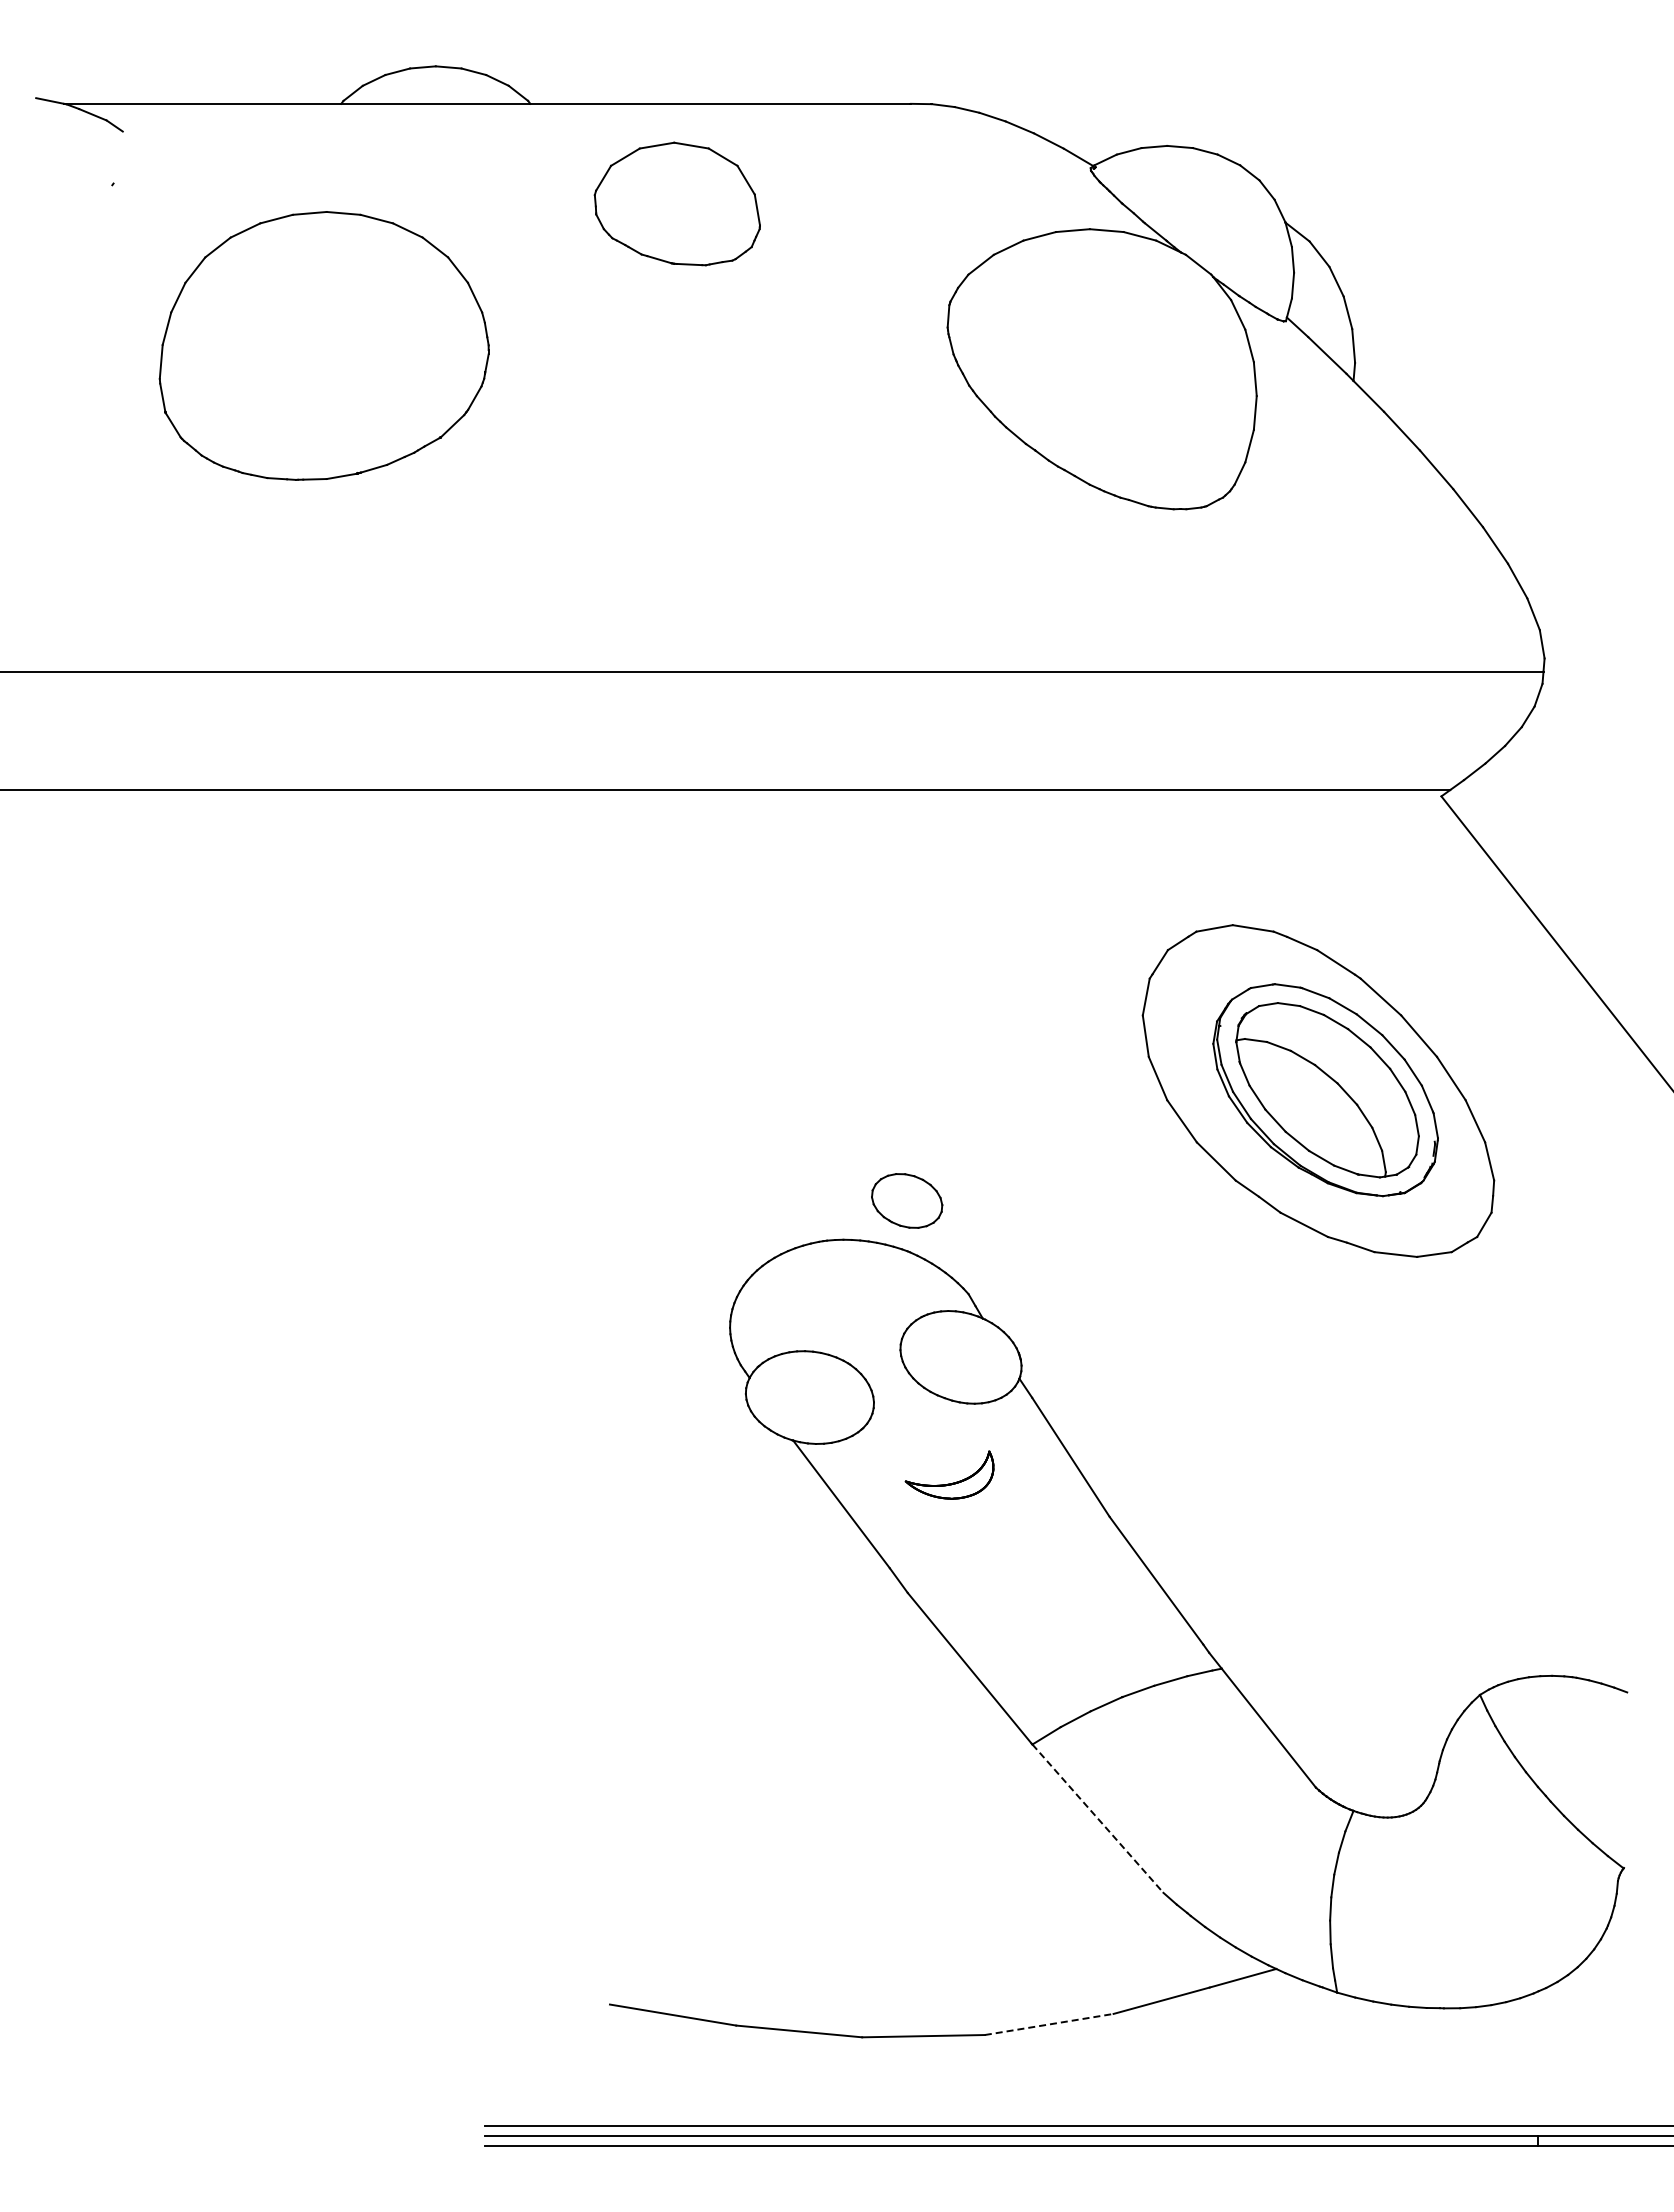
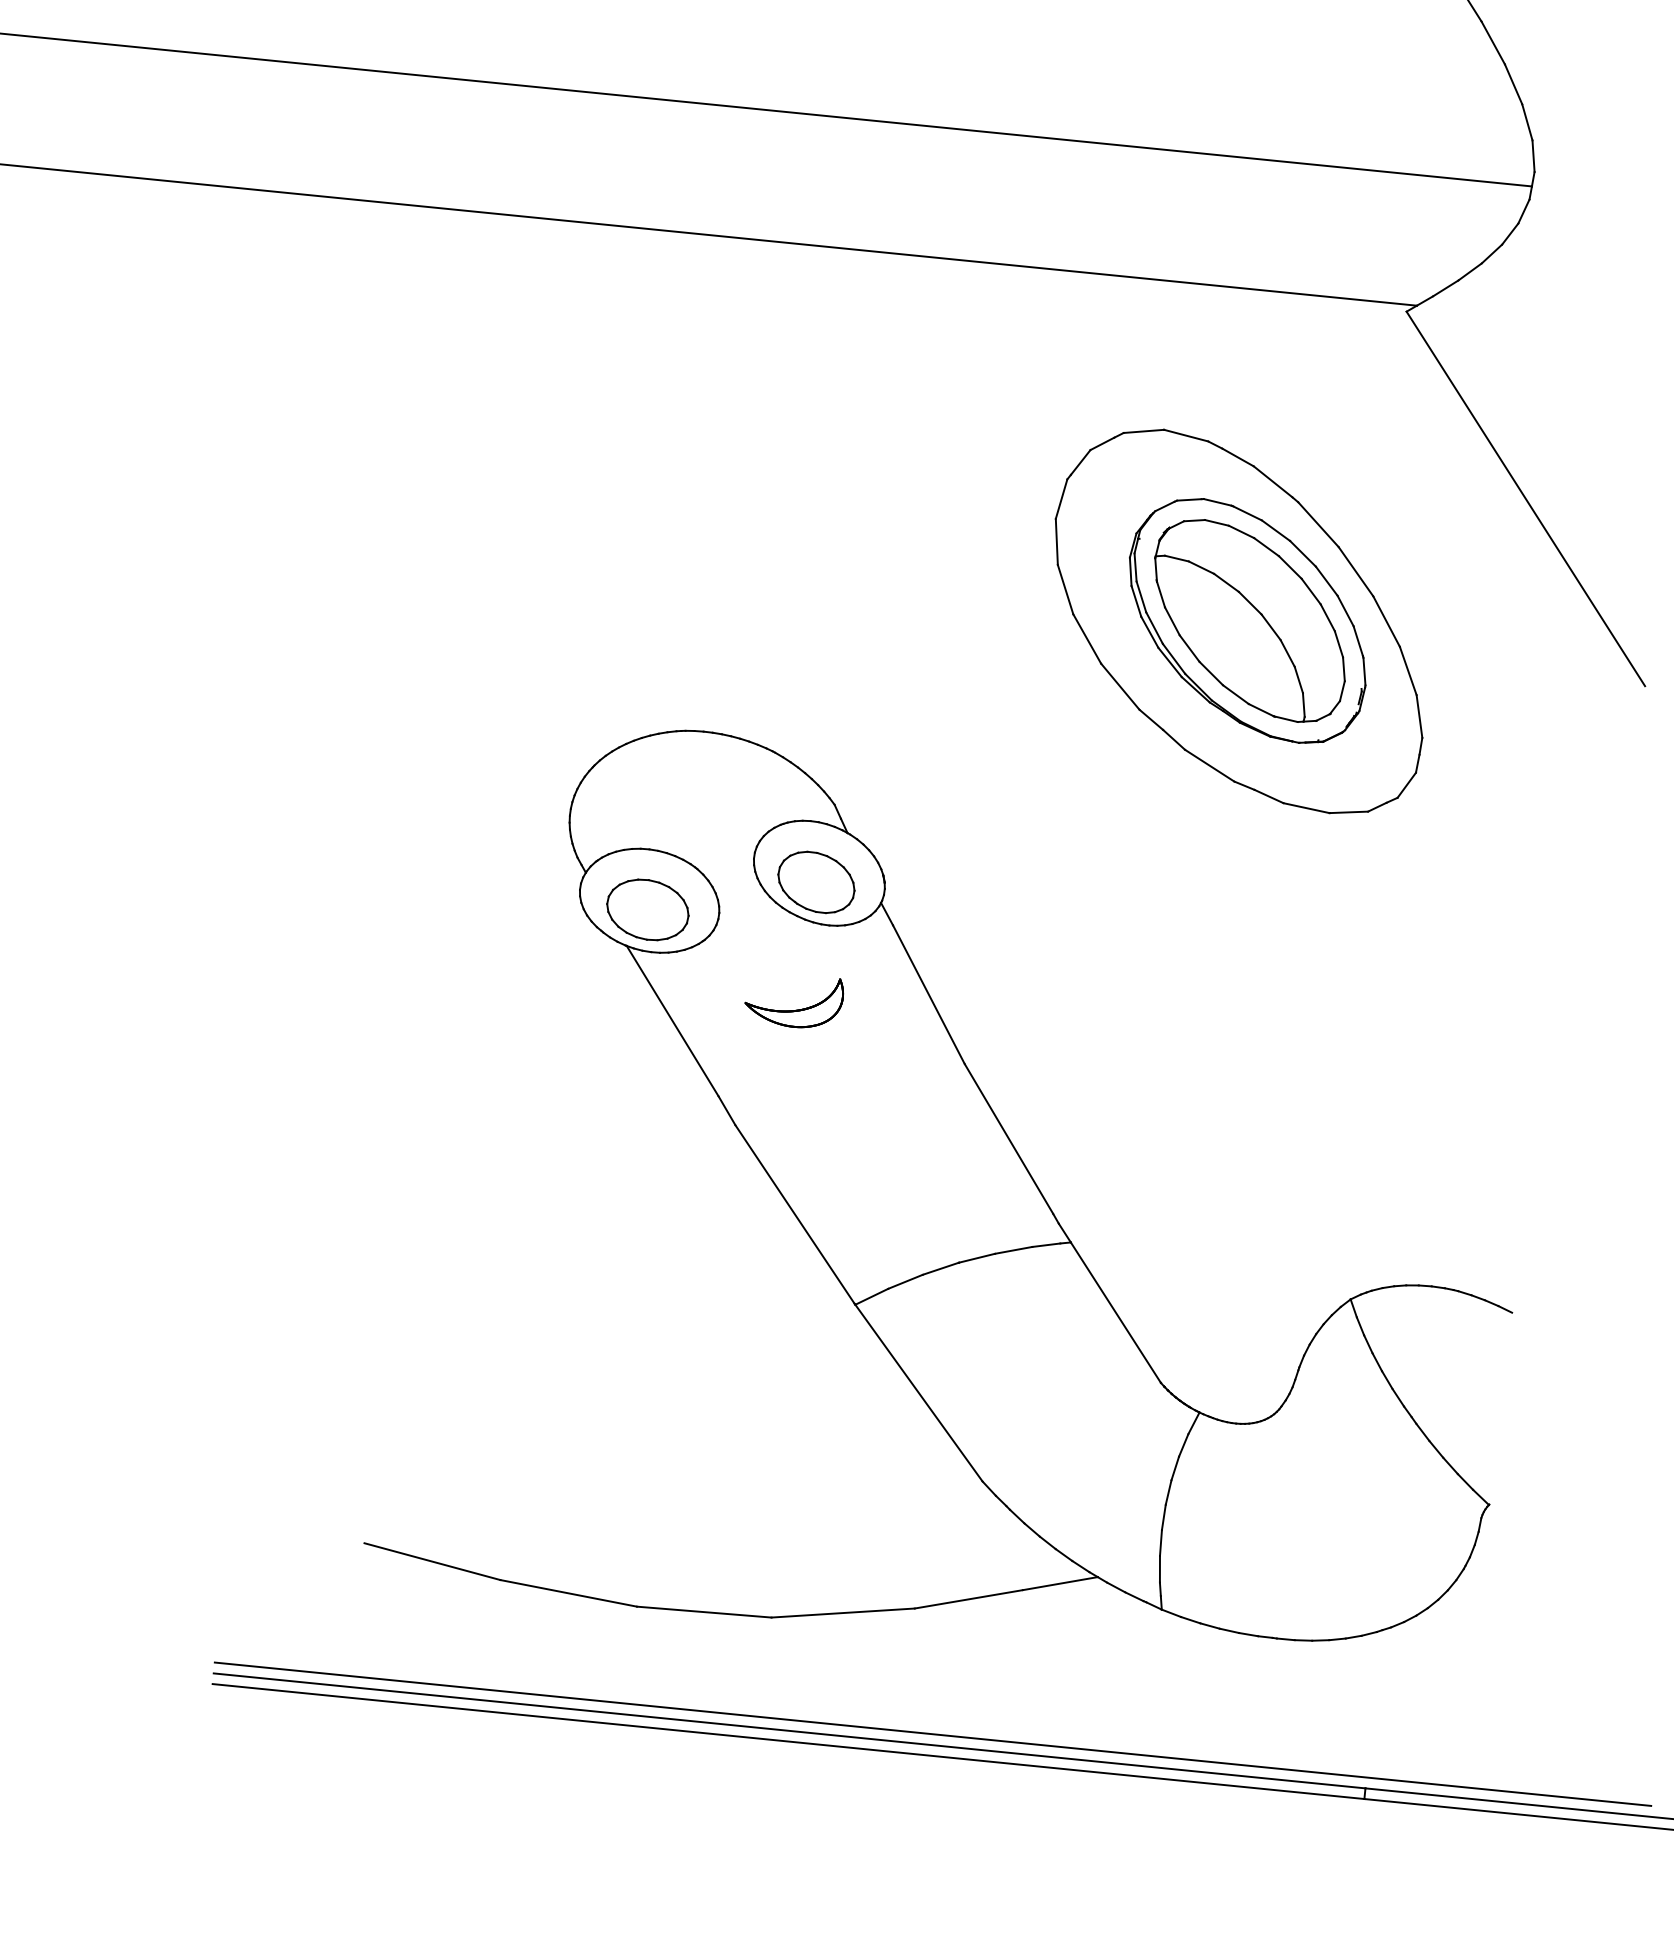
part: (907, 1200) -> (816, 881), moved
part: (808, 1406) -> (647, 910), added
line: (1097, 1818) -> (918, 1392), dashed -> solid
line: (1049, 2024) -> (843, 1613), dashed -> solid

